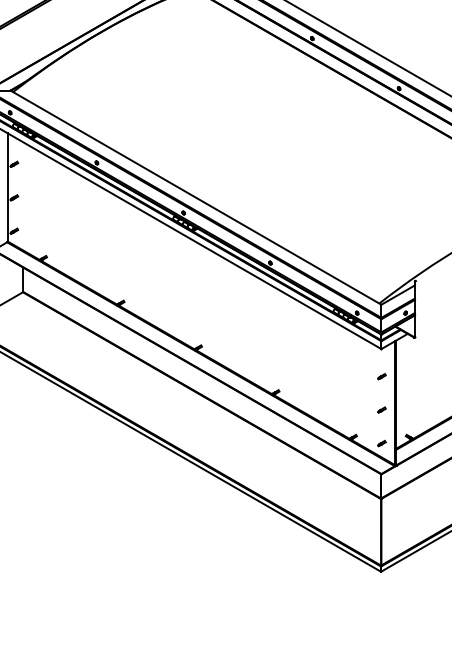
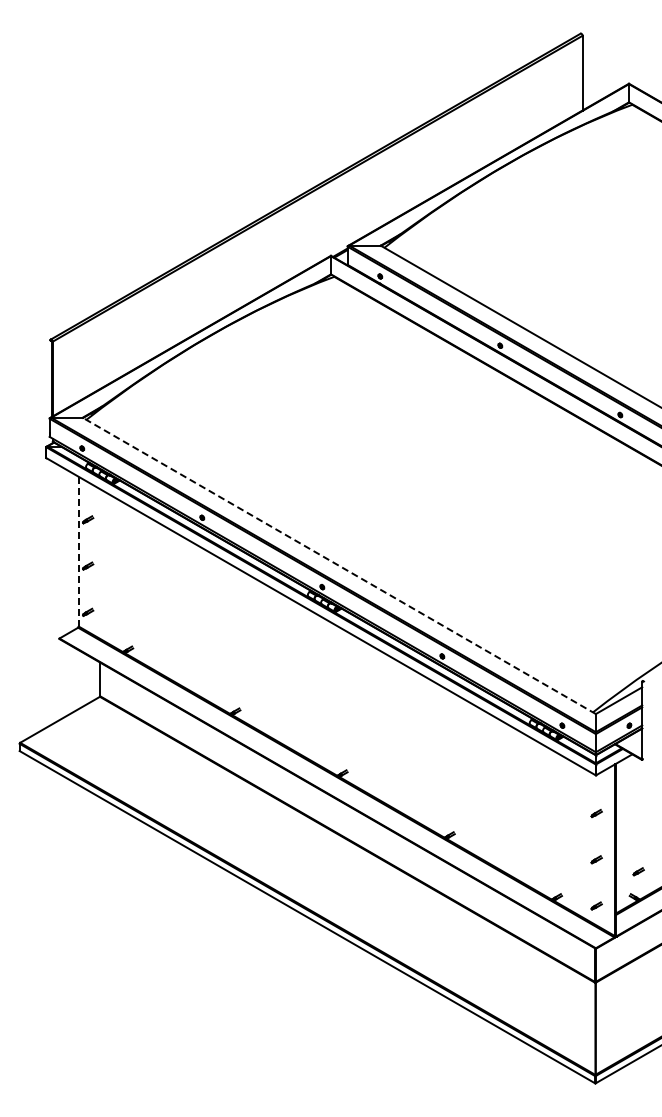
line: (7, 187) -> (78, 551), solid -> dashed
line: (195, 197) -> (338, 565), solid -> dashed
part: (412, 418) -> (638, 871), added

